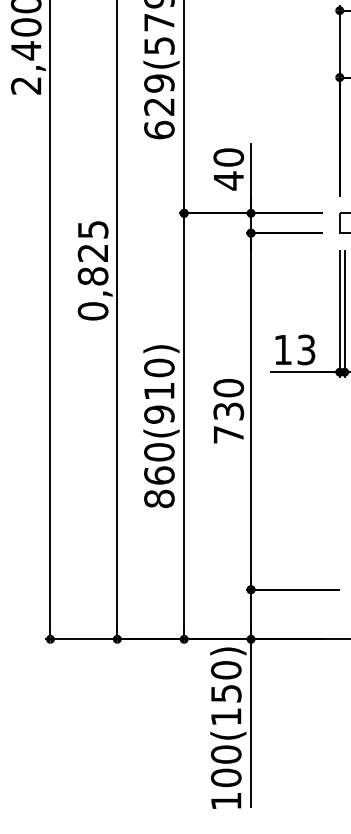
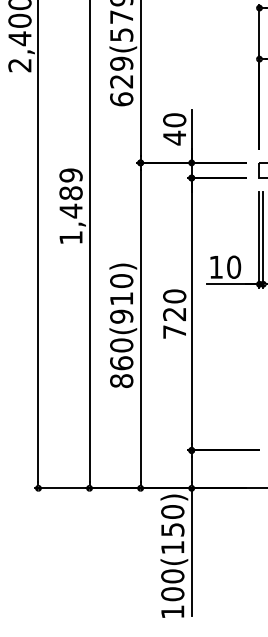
text: (92, 270) -> (70, 206), 0,825 -> 1,489
text: (307, 348) -> (234, 266), 13 -> 10
text: (228, 411) -> (174, 314), 730 -> 720

